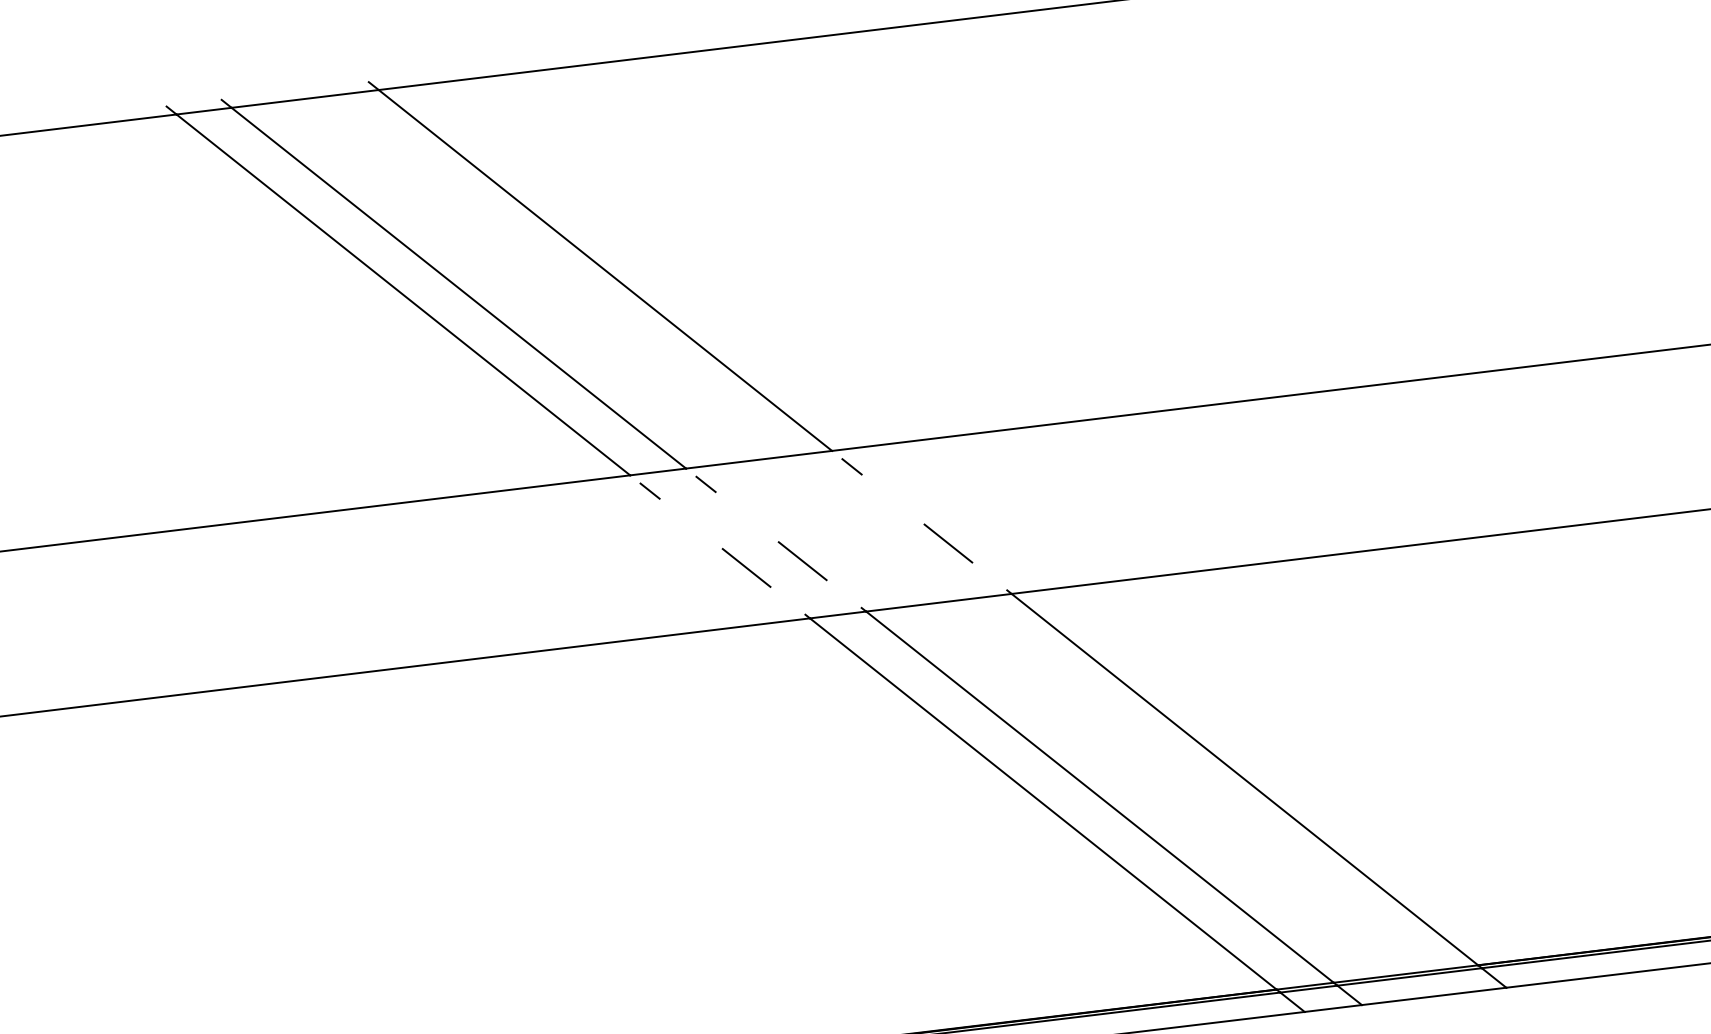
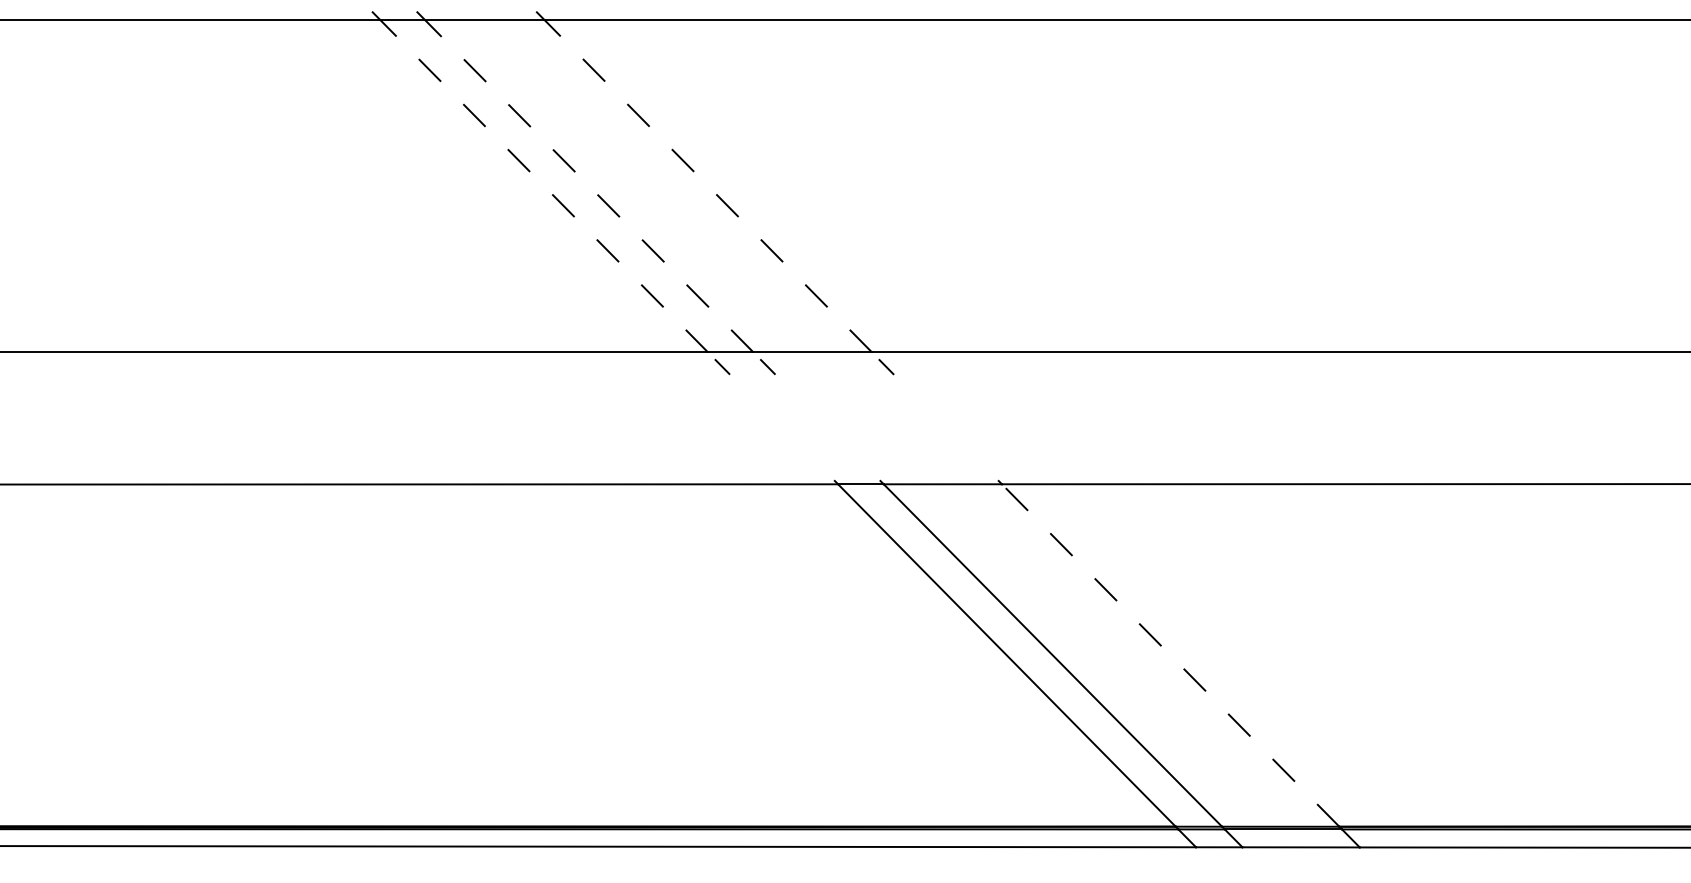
line: (606, 271) -> (708, 186), solid -> dashed
line: (459, 288) -> (589, 186), solid -> dashed
line: (402, 295) -> (543, 186), solid -> dashed
line: (947, 543) -> (955, 437), removed
line: (802, 560) -> (837, 437), removed
line: (746, 567) -> (792, 437), removed
line: (1244, 779) -> (1170, 655), solid -> dashed

